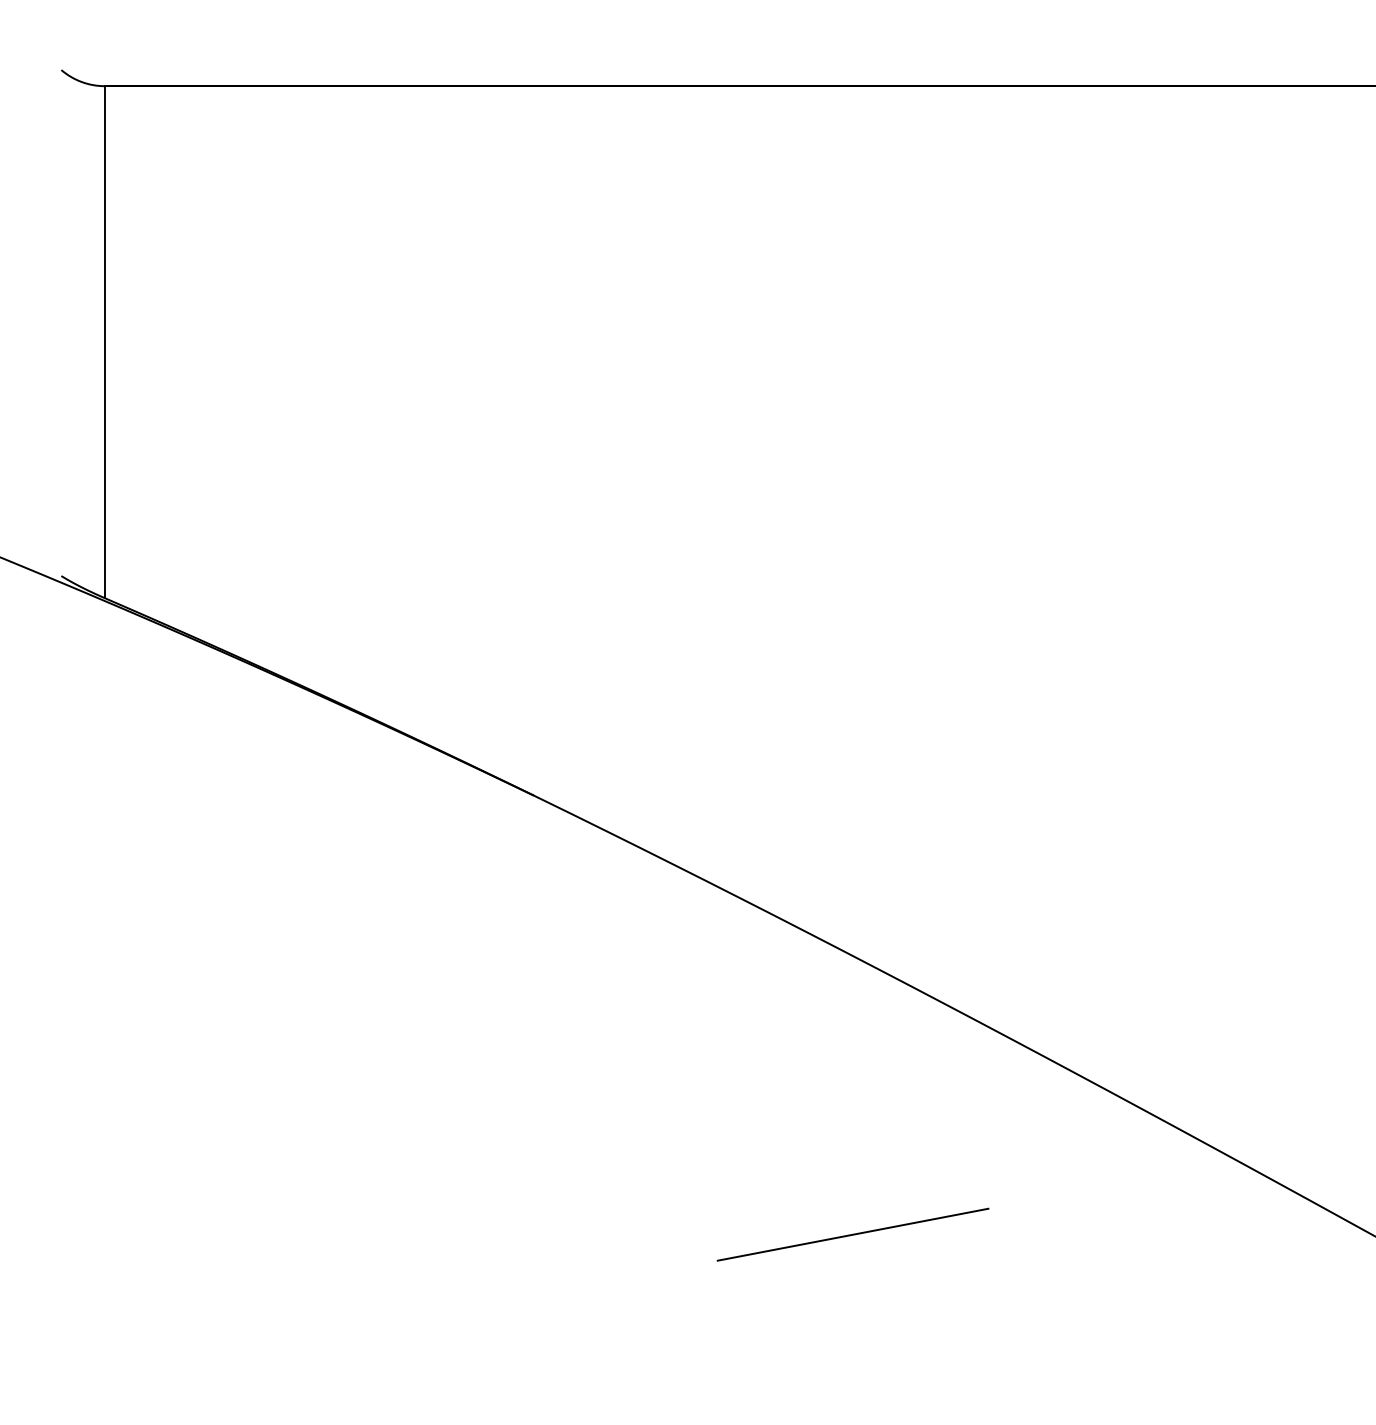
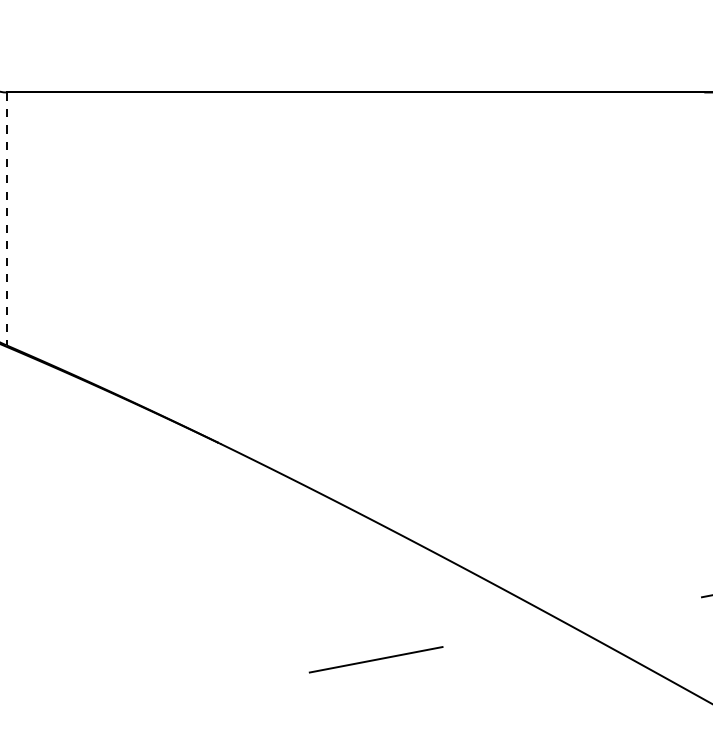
line: (104, 343) -> (6, 219), solid -> dashed

